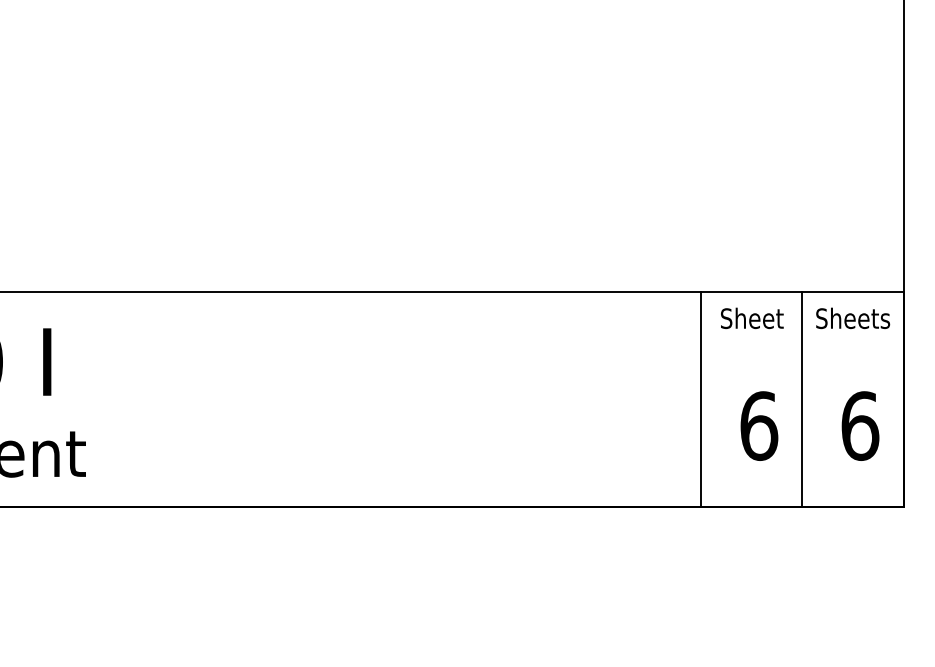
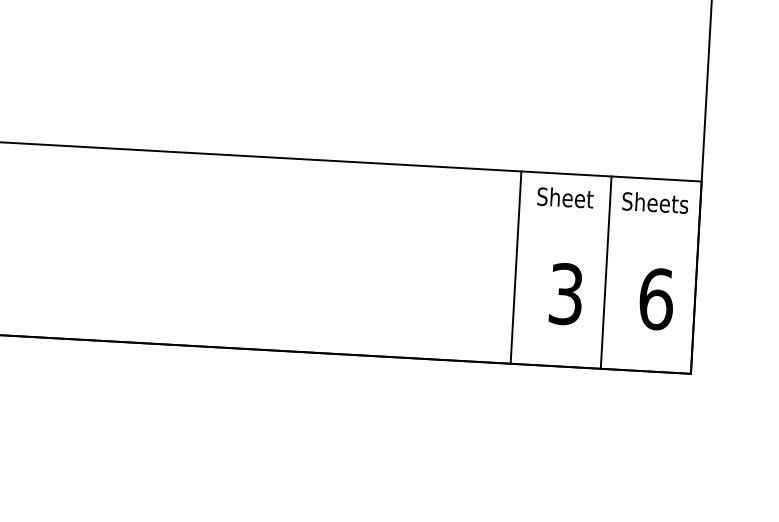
text: (759, 425) -> (566, 293), 6 -> 3

